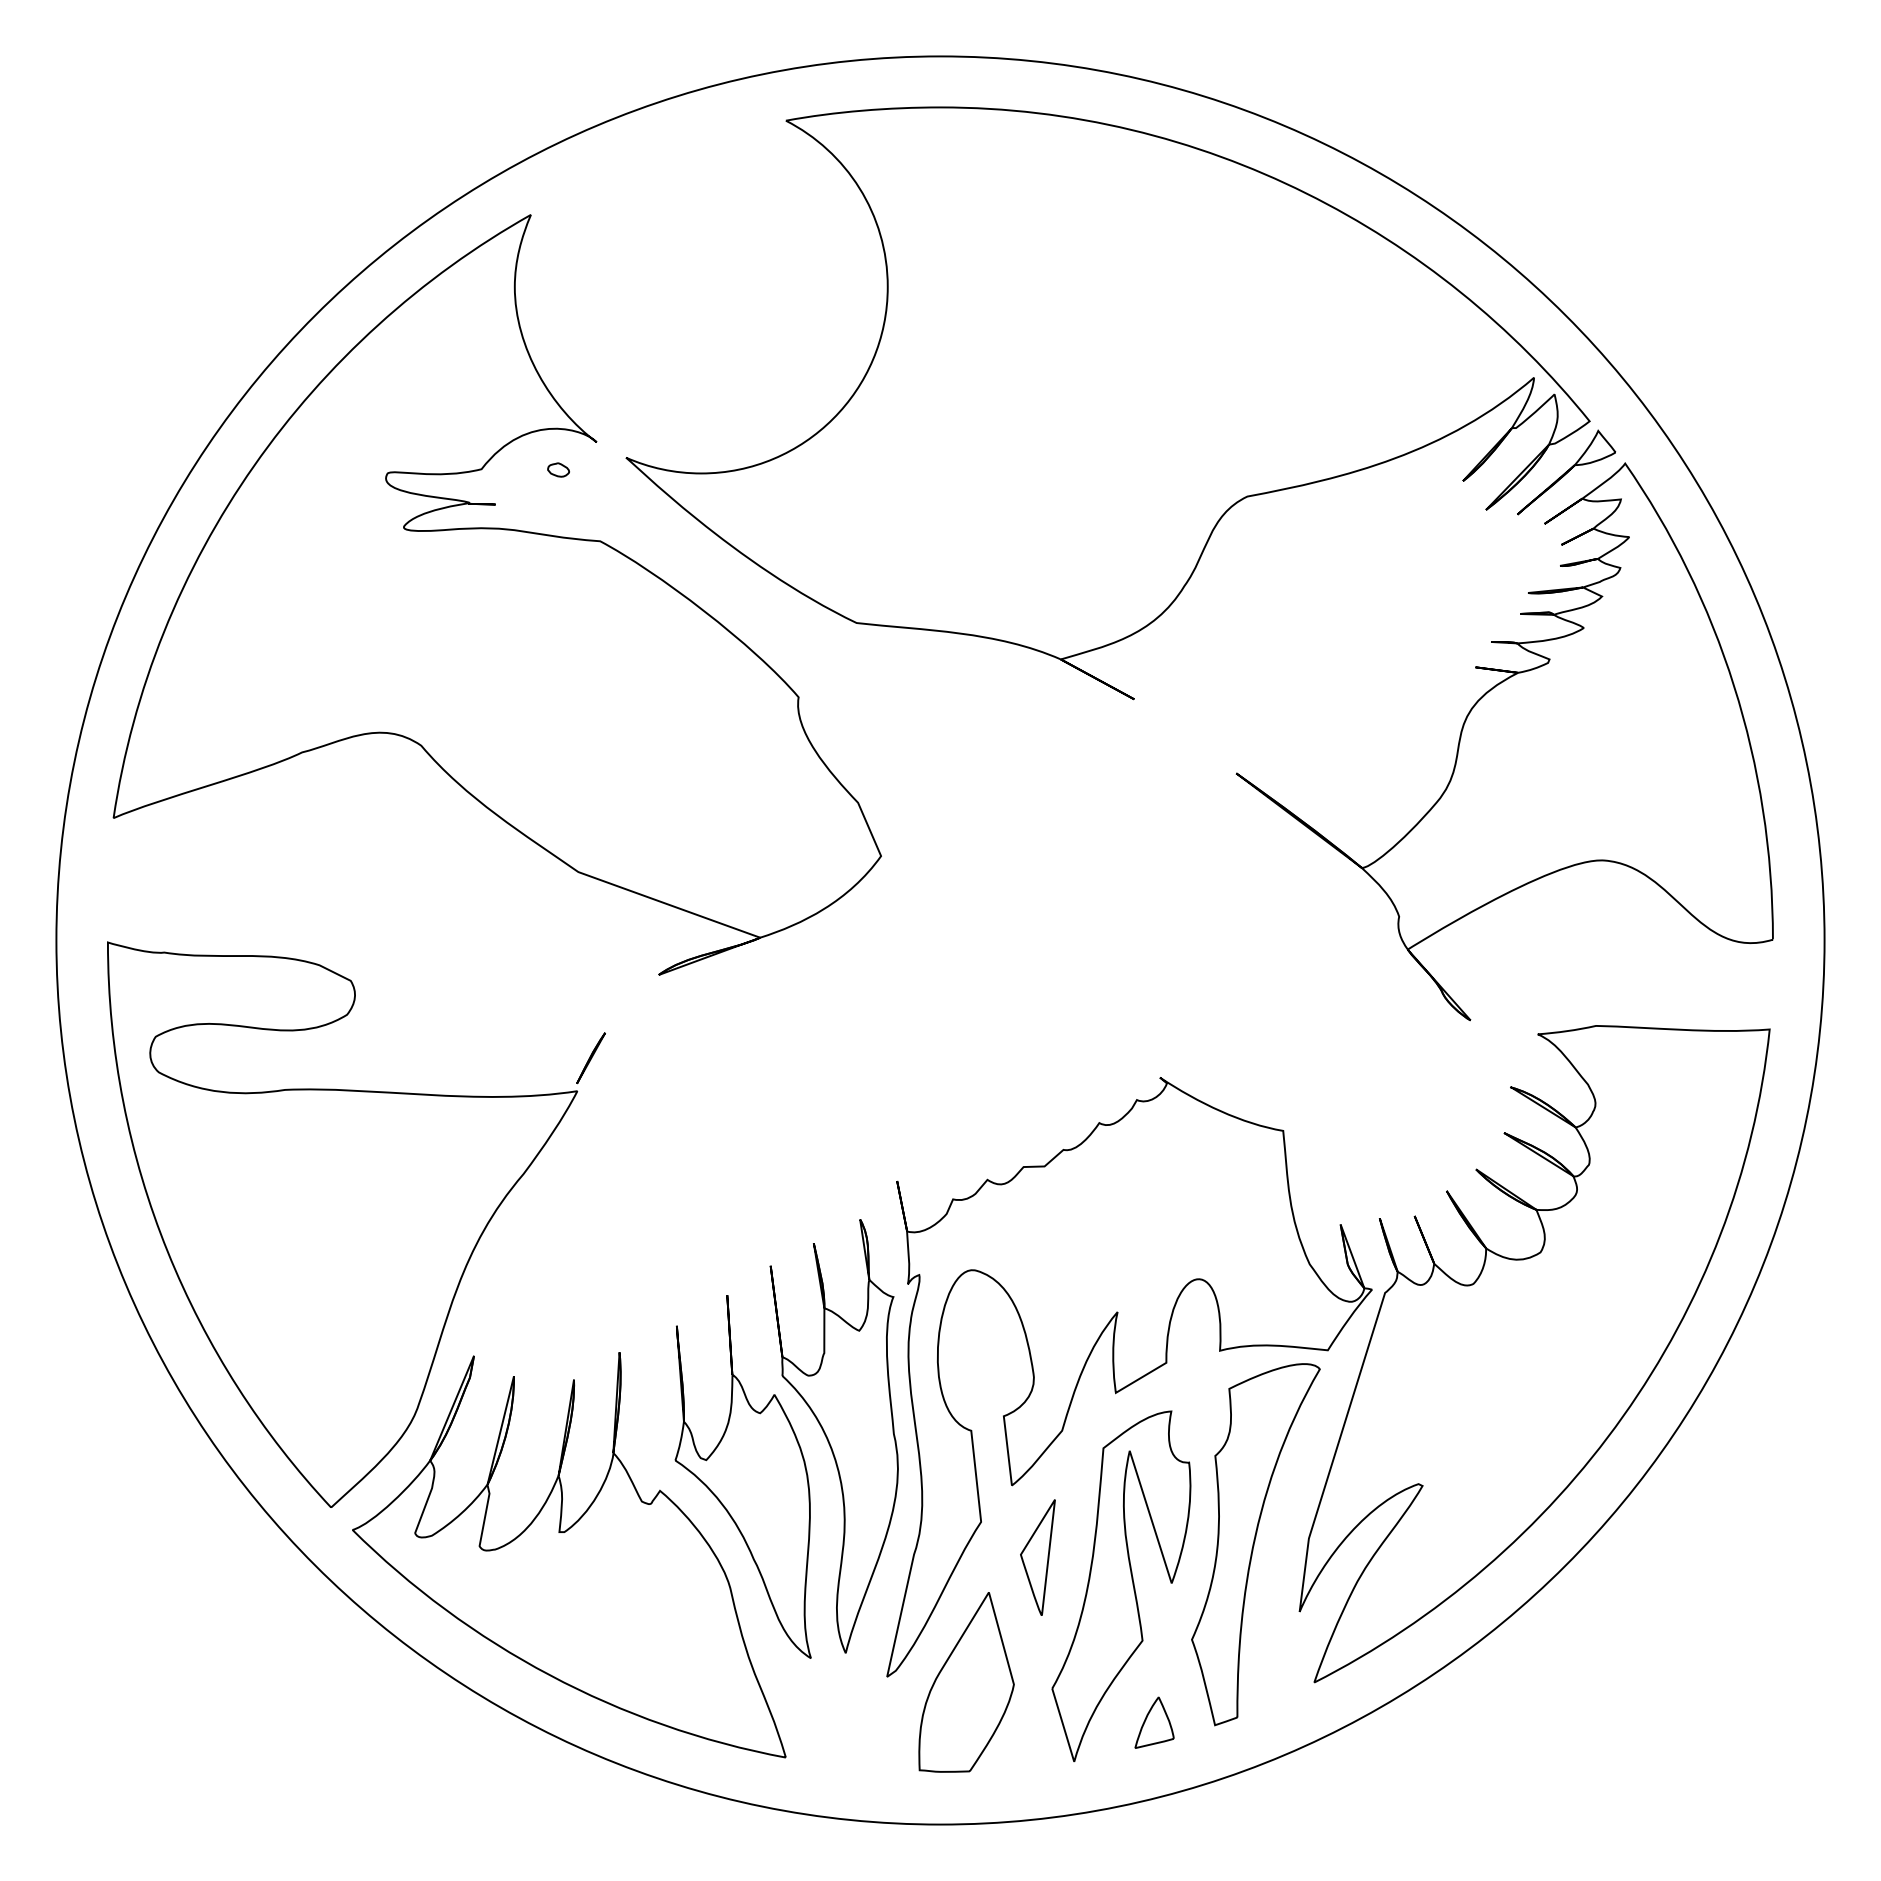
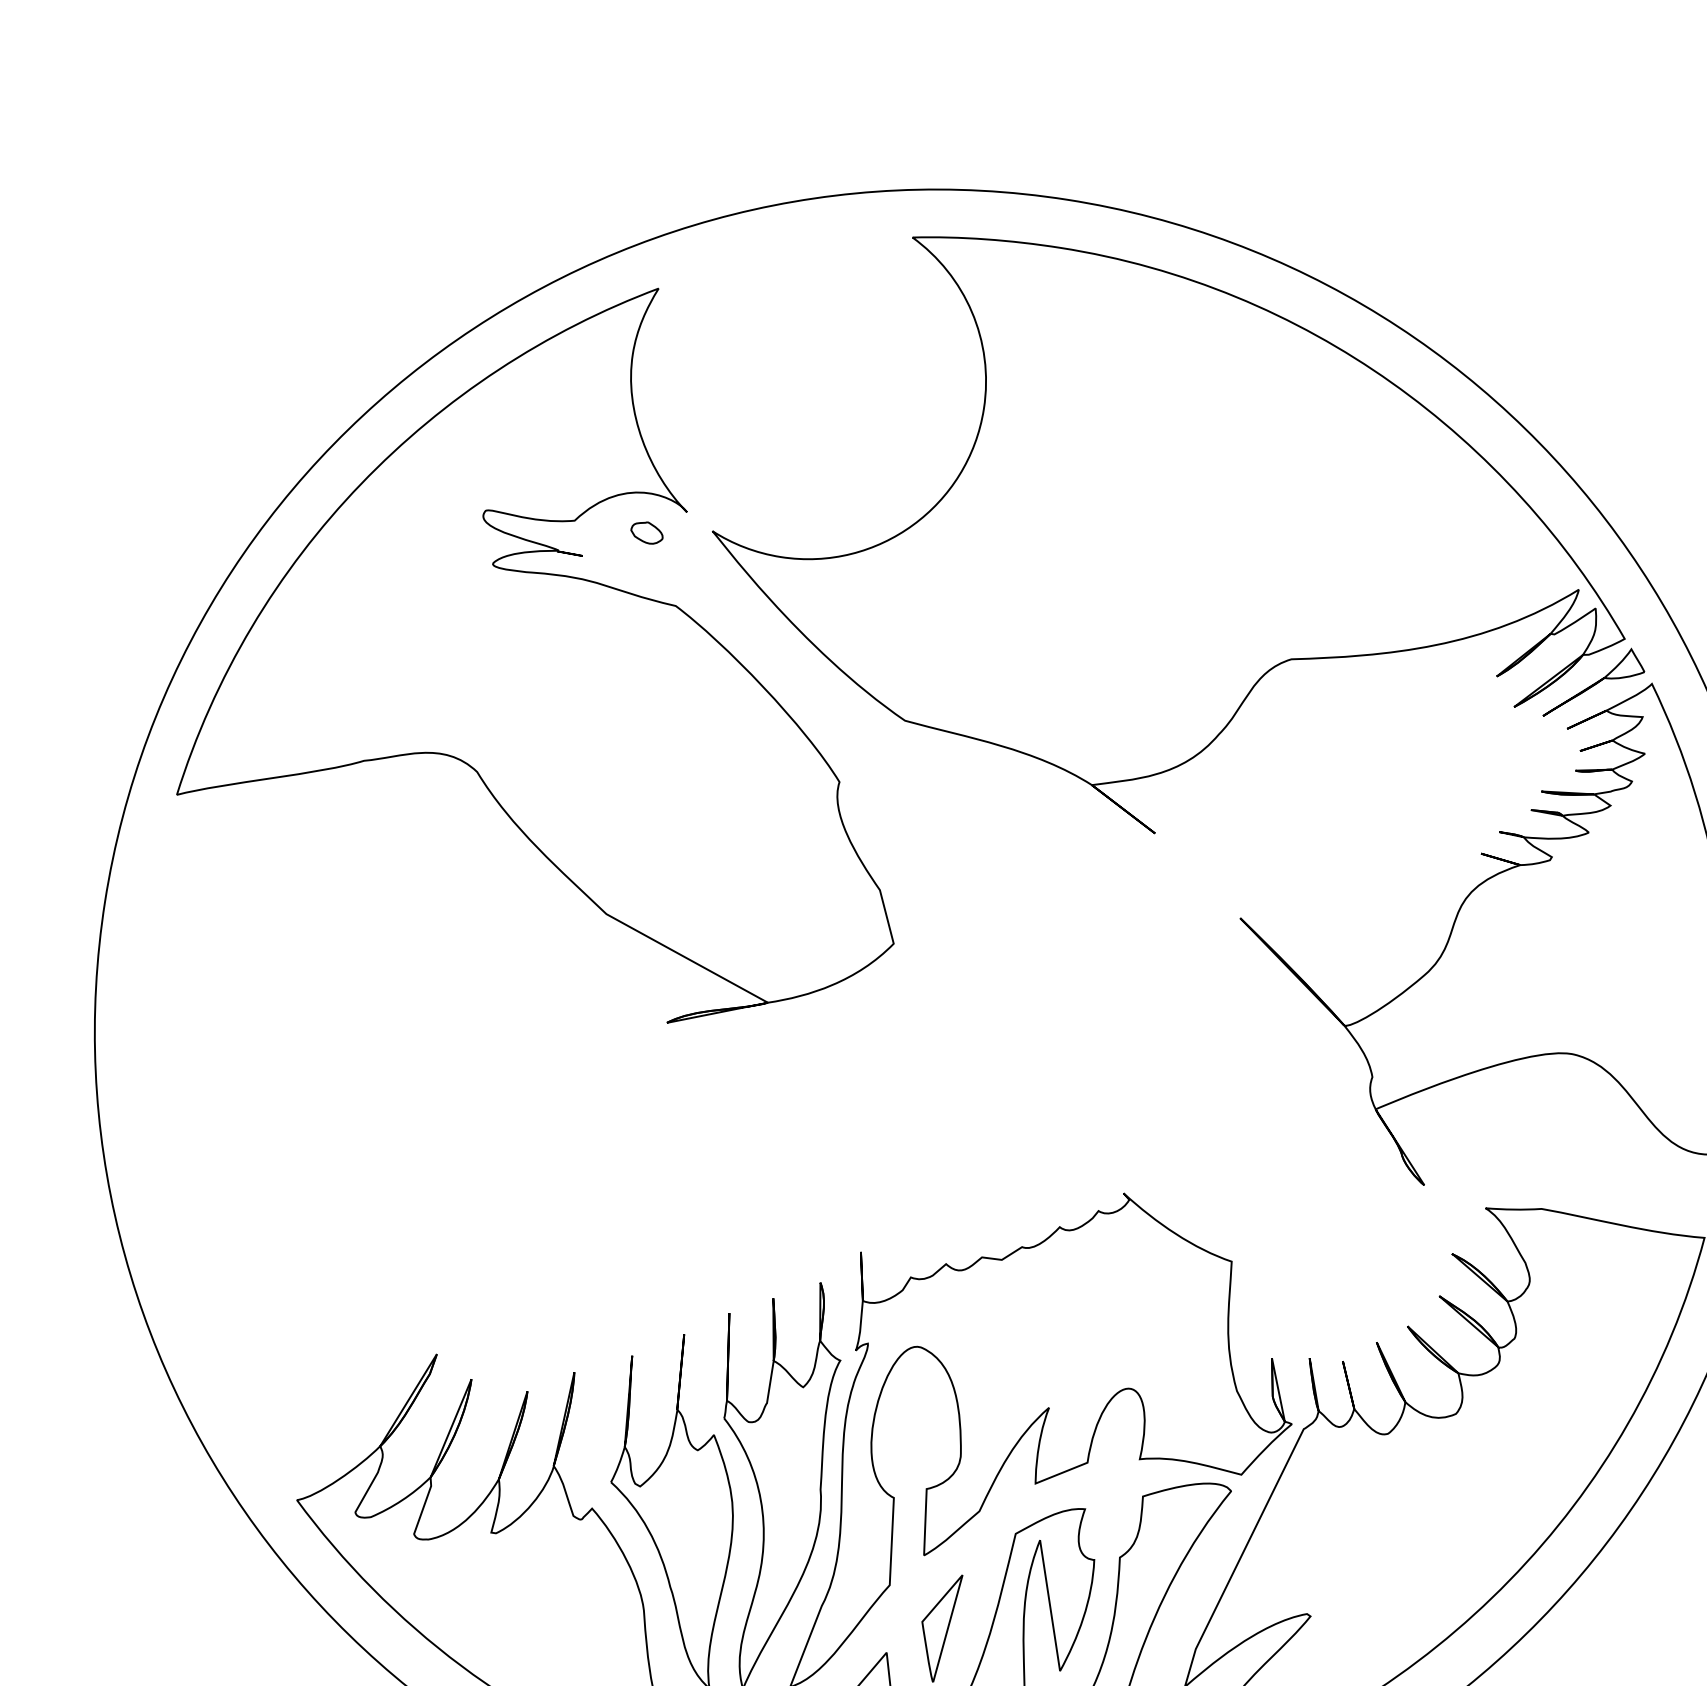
part: (558, 469) -> (647, 532), size x1.6
part: (356, 1224) -> (345, 1213), removed

